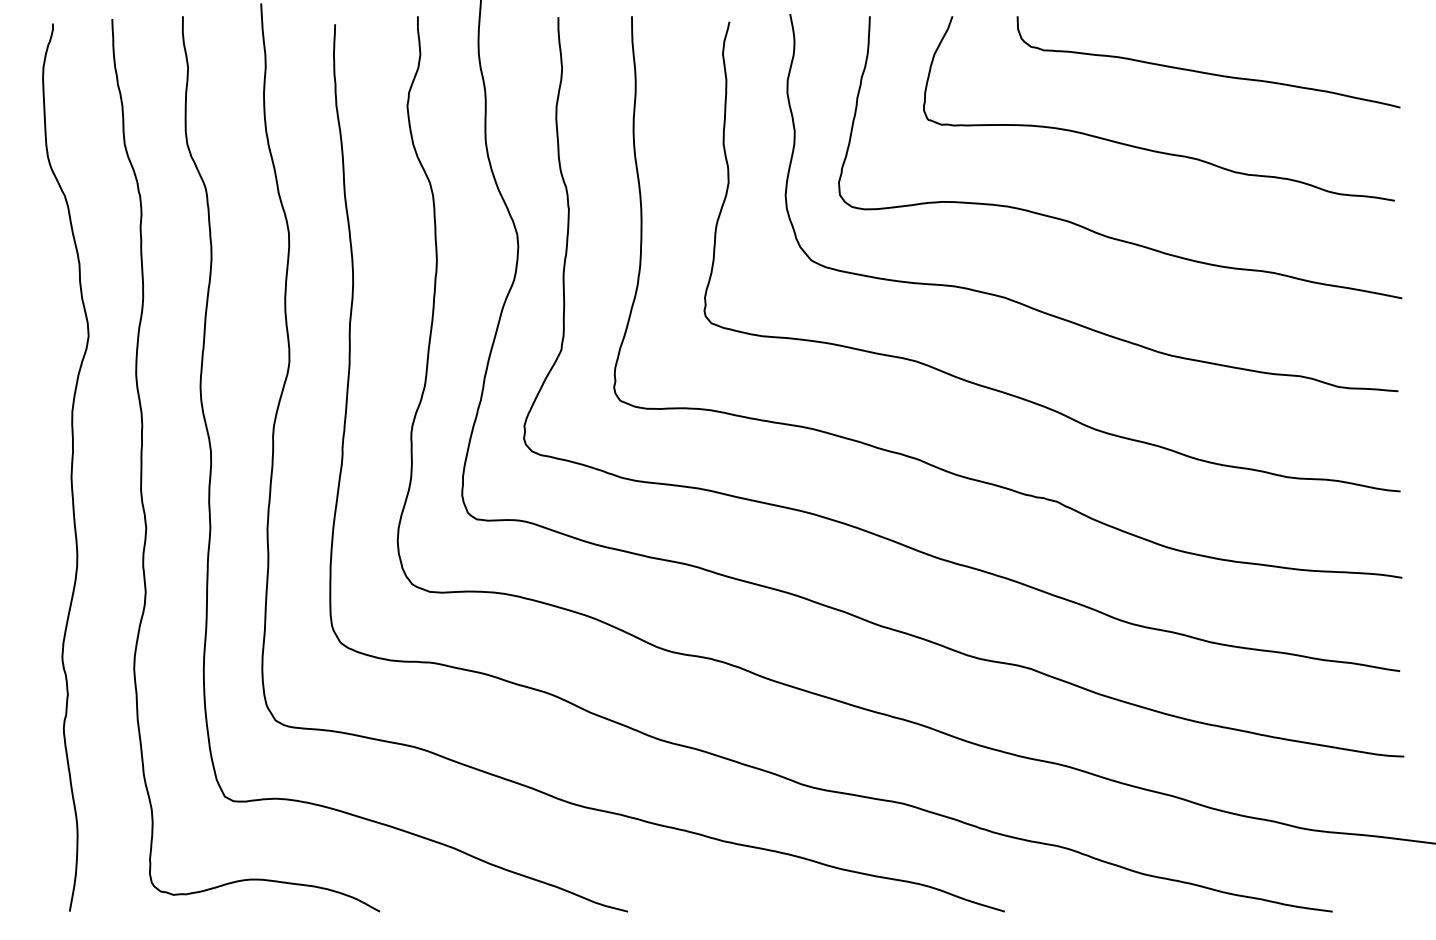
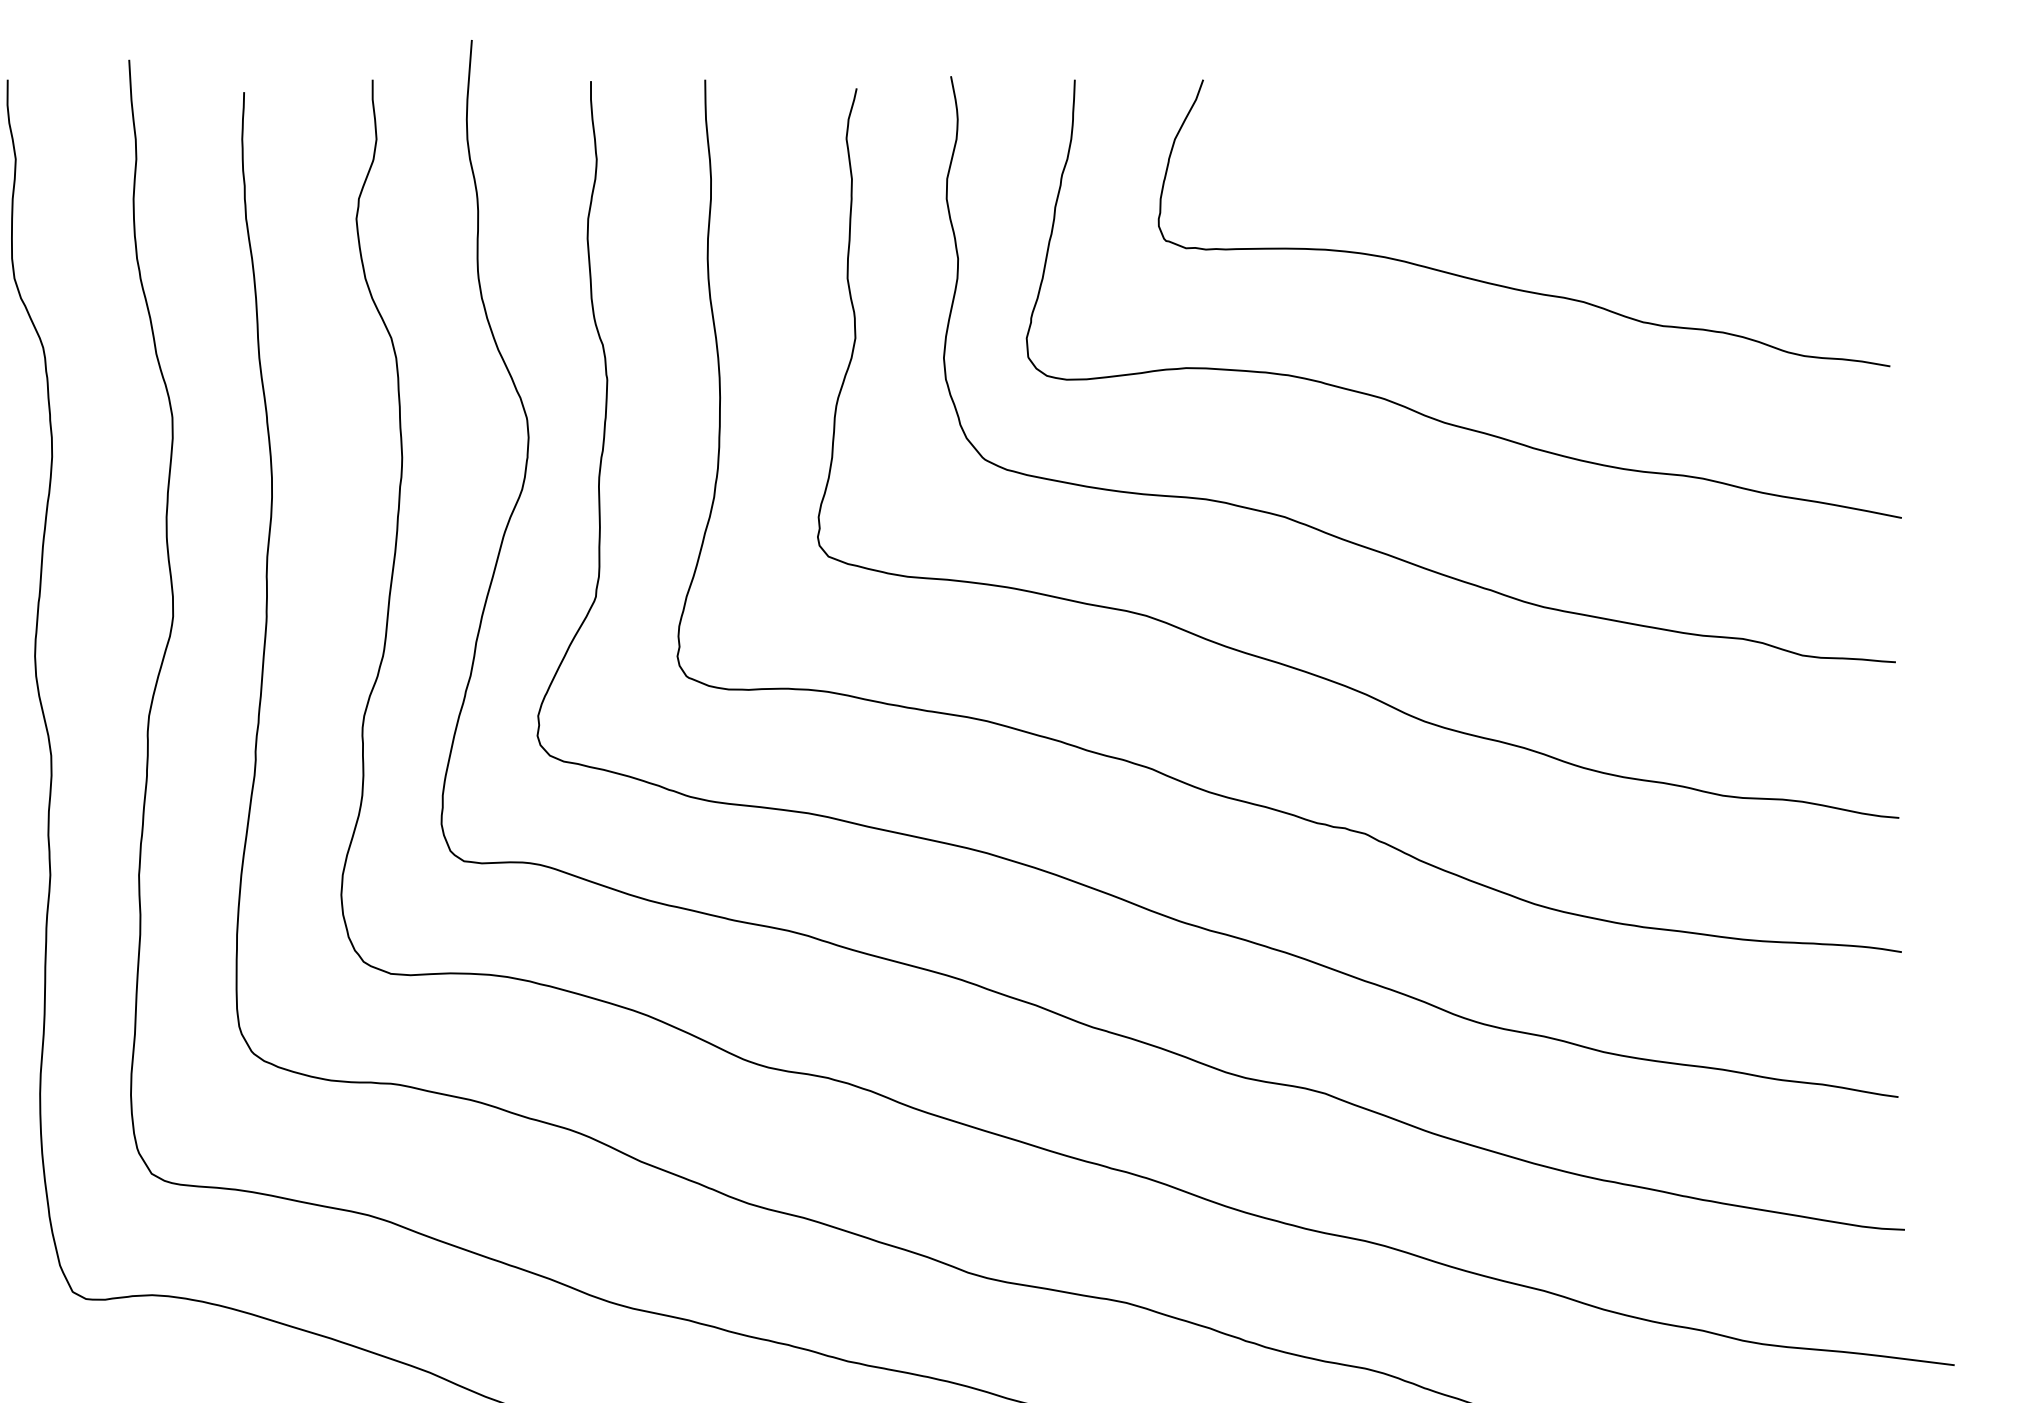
curve: (1208, 72) -> (1600, 167), removed

